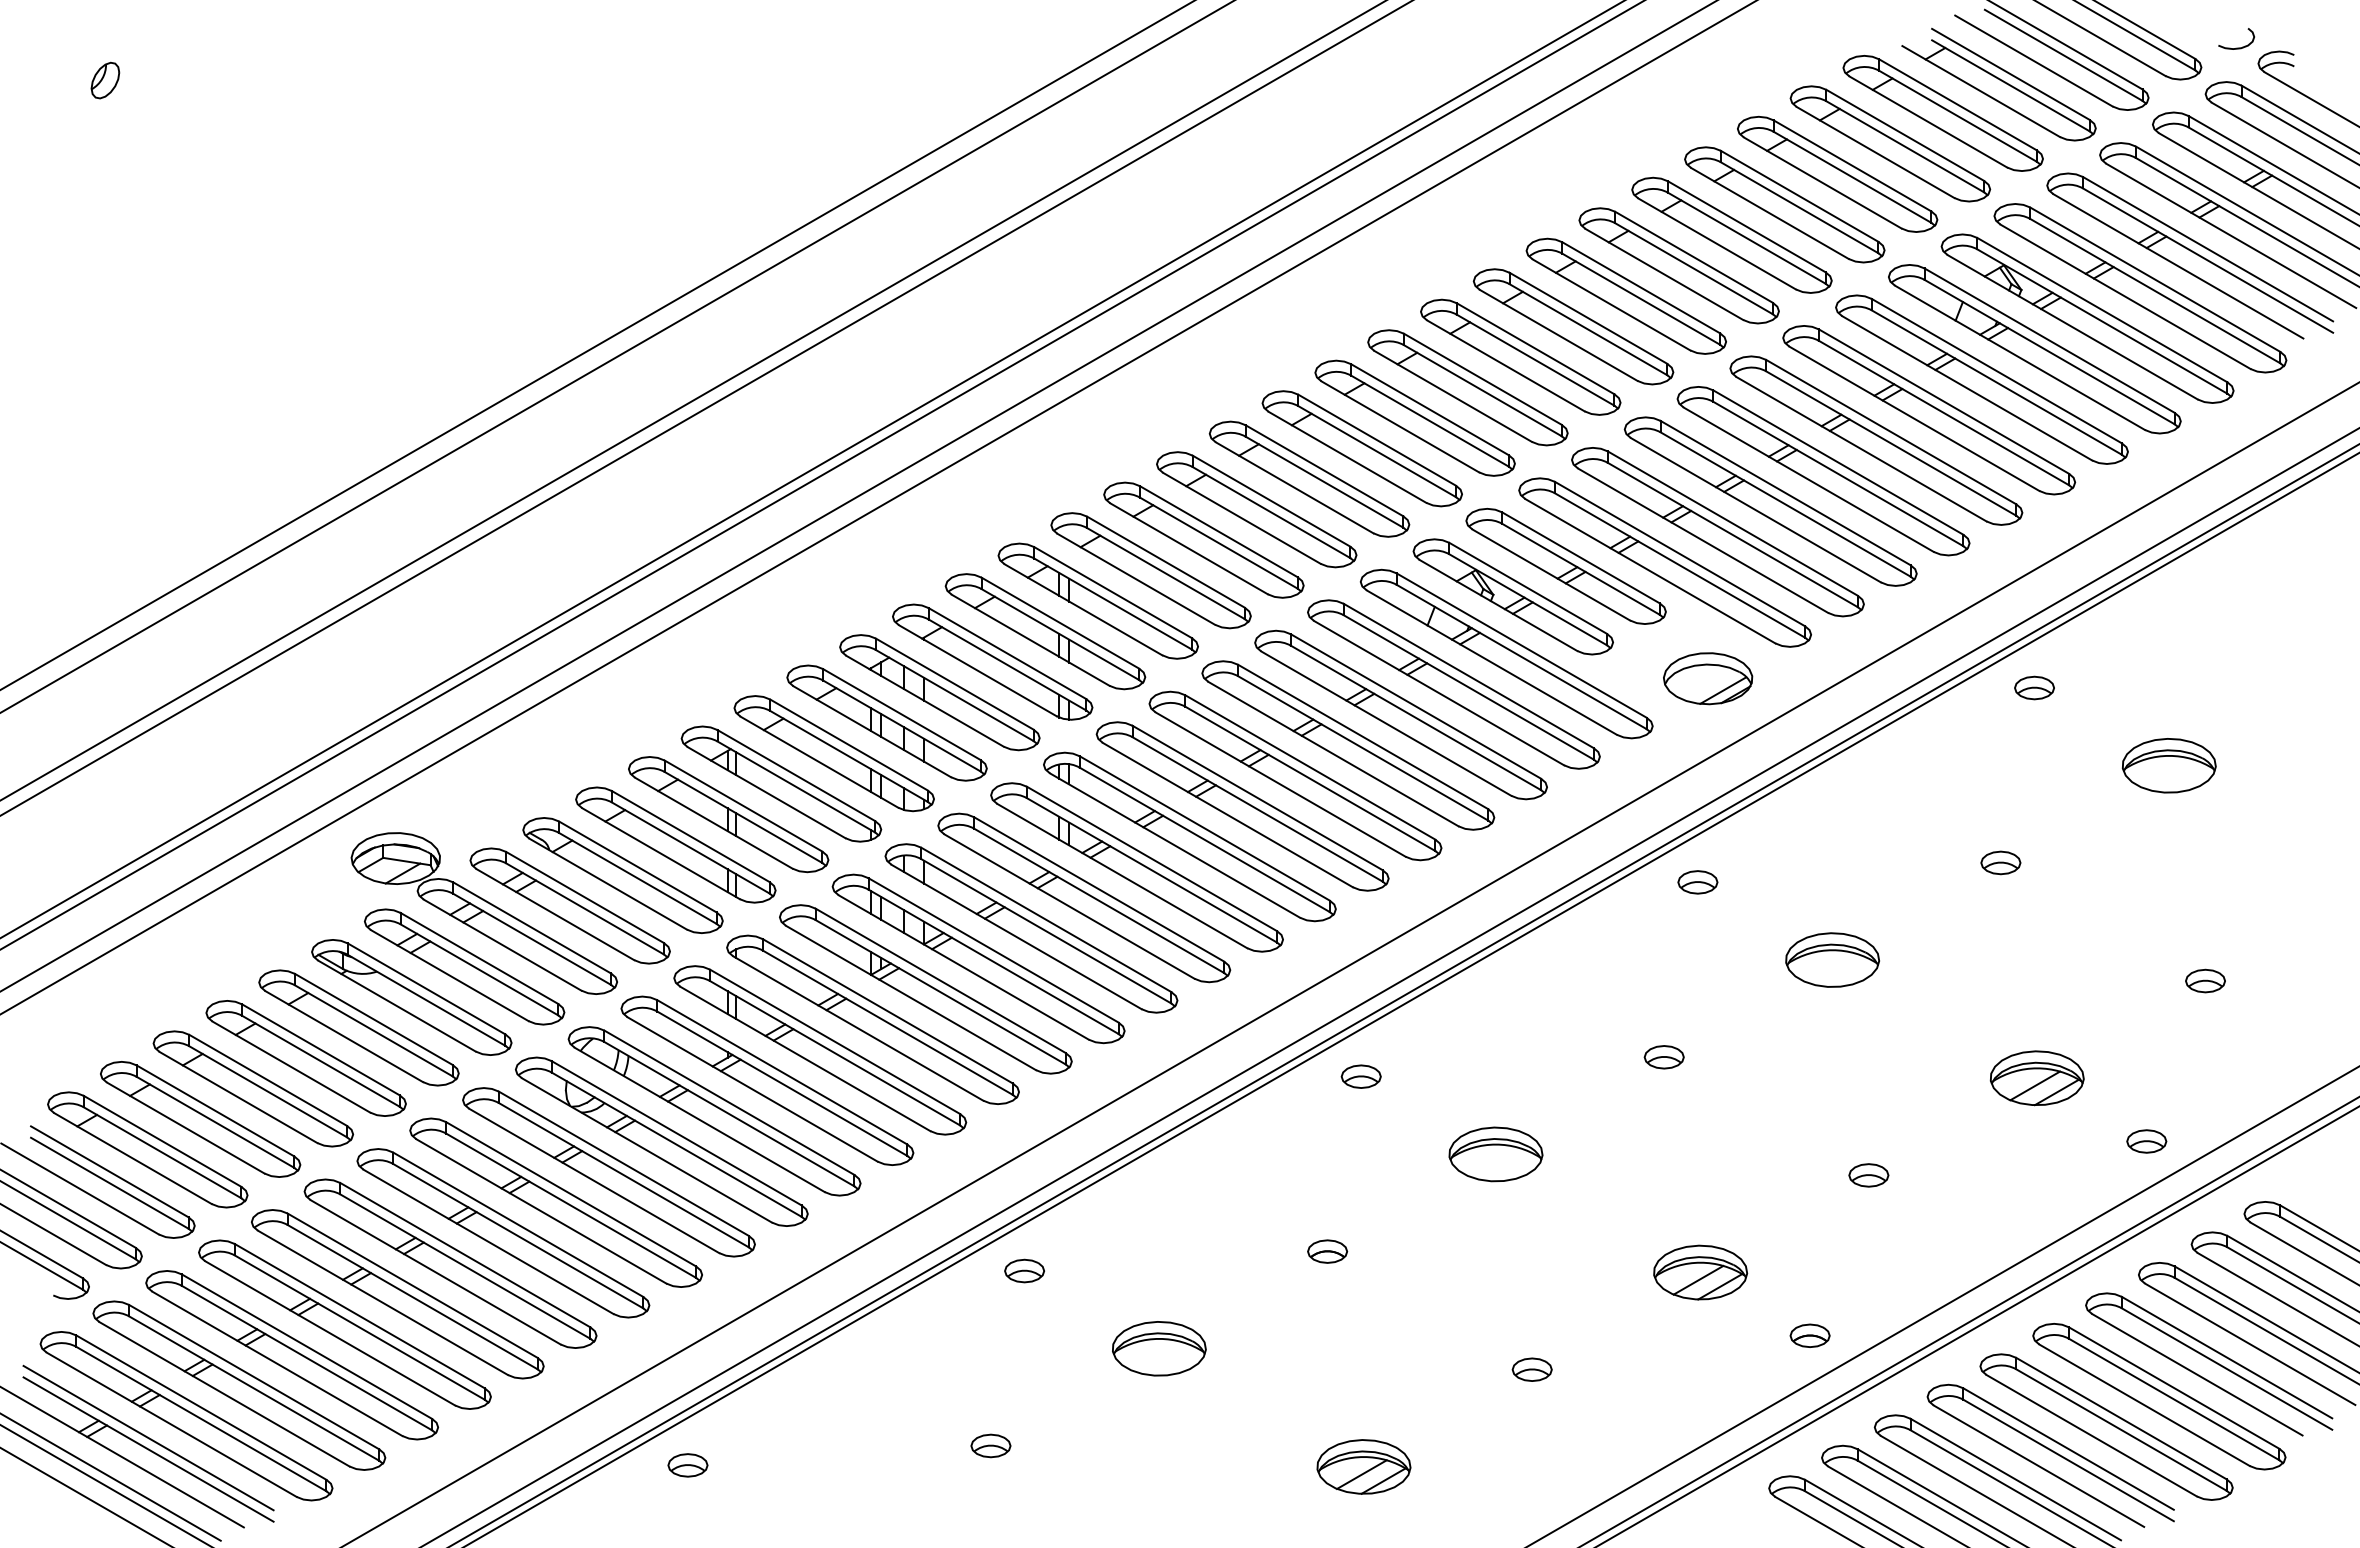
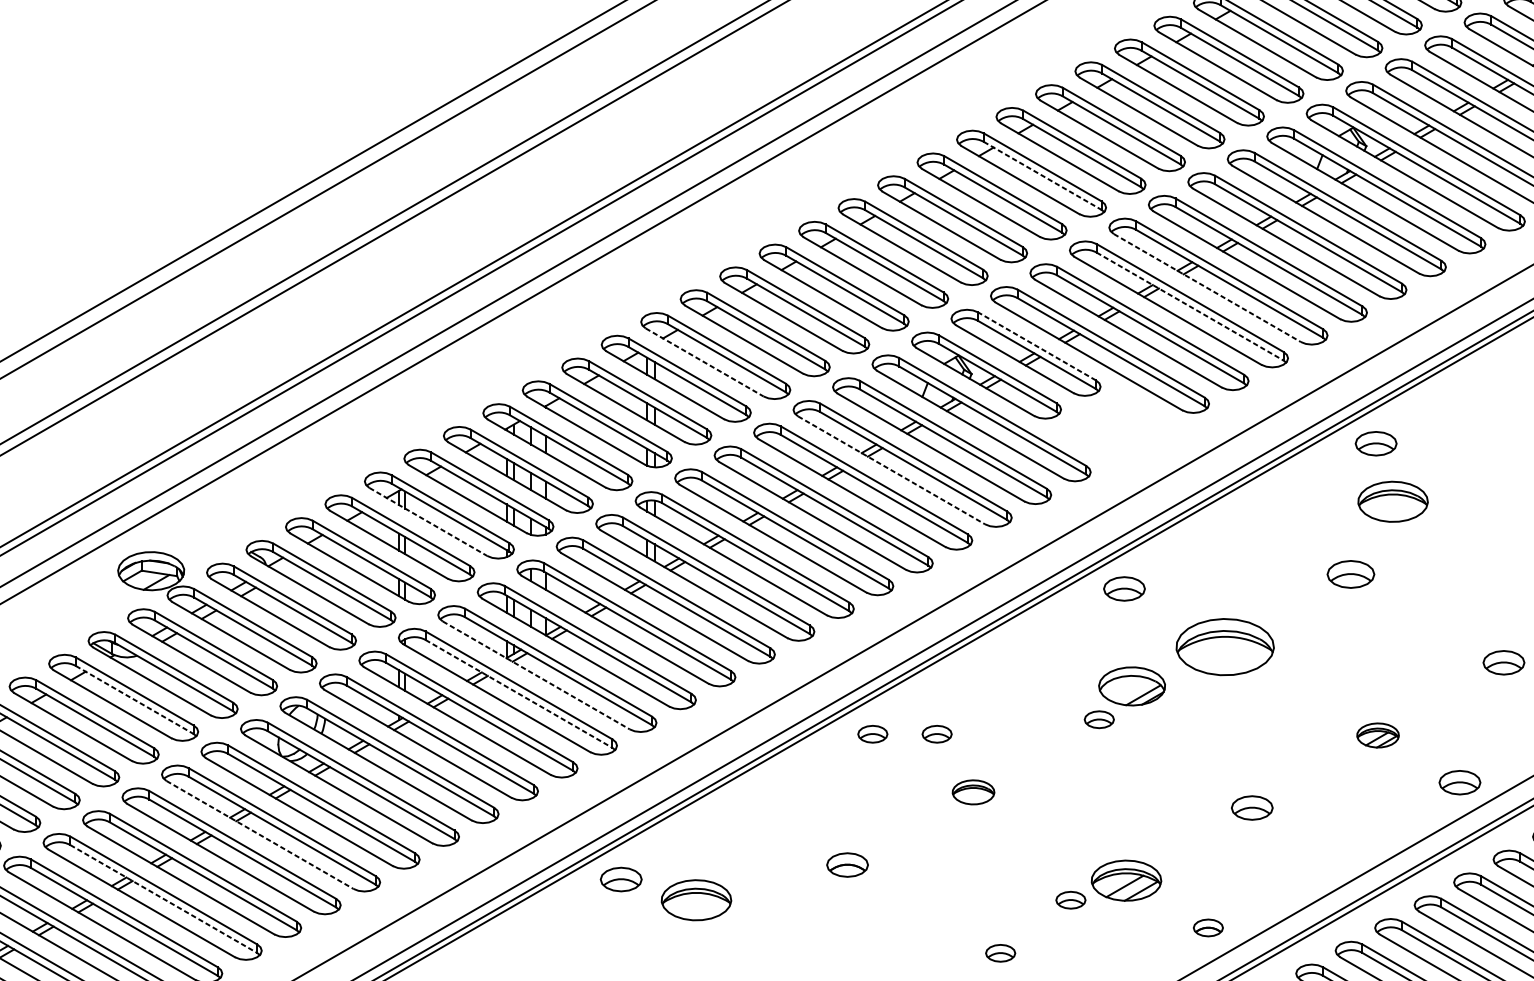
line: (1588, 329) -> (1042, 175), solid -> dashed
line: (1809, 480) -> (1207, 288), solid -> dashed
line: (1786, 504) -> (1190, 306), solid -> dashed
line: (1581, 557) -> (1037, 346), solid -> dashed
line: (1136, 579) -> (704, 362), solid -> dashed
part: (1708, 678) -> (1132, 686), moved
part: (2034, 687) -> (1376, 443), size x1.4
line: (1386, 723) -> (891, 470), solid -> dashed
part: (2168, 765) -> (1392, 501), moved
line: (766, 792) -> (428, 521), solid -> dashed
part: (2000, 862) -> (1350, 574), size x1.6
part: (1697, 882) -> (1124, 589), size x1.4
part: (1832, 959) -> (1225, 646), size x1.4
part: (2205, 980) -> (1503, 662), size x1.4
line: (911, 998) -> (536, 675), solid -> dashed
line: (888, 1023) -> (519, 694), solid -> dashed
line: (373, 1030) -> (134, 699), solid -> dashed
part: (1446, 1076) -> (936, 734), added
part: (2036, 1078) -> (1377, 735), size x0.6
part: (2146, 1141) -> (1459, 782), size x1.4
part: (1495, 1154) -> (973, 792), size x0.6
part: (1868, 1175) -> (1252, 808), size x1.4
line: (541, 1211) -> (260, 835), solid -> dashed
part: (1327, 1251) -> (847, 864), size x1.4
part: (1024, 1270) -> (621, 879), size x1.4
line: (413, 1297) -> (164, 899), solid -> dashed
part: (1625, 1298) -> (1070, 900), added
part: (1159, 1348) -> (696, 900), moved

